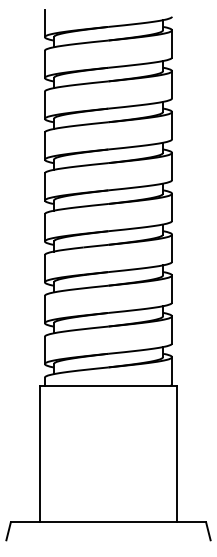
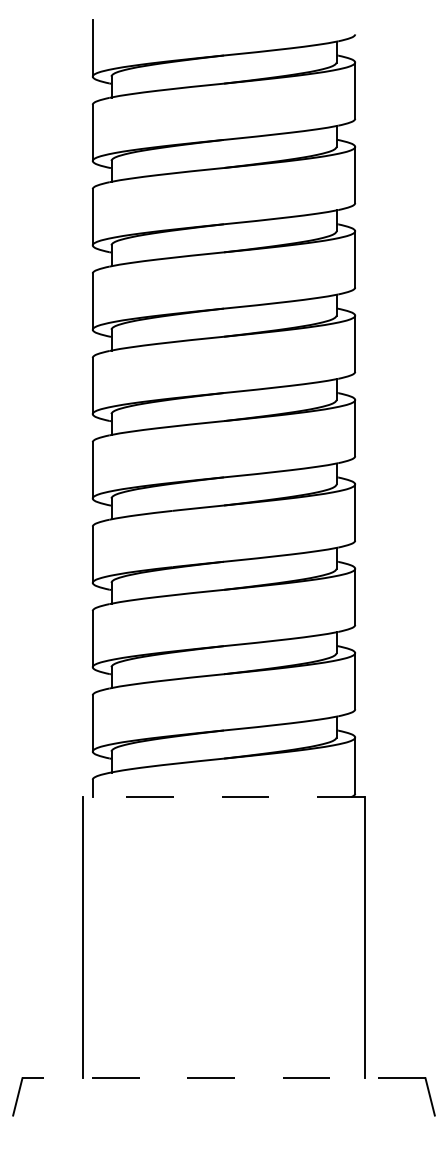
line: (107, 386) -> (221, 798), solid -> dashed
line: (108, 522) -> (224, 1078), solid -> dashed

